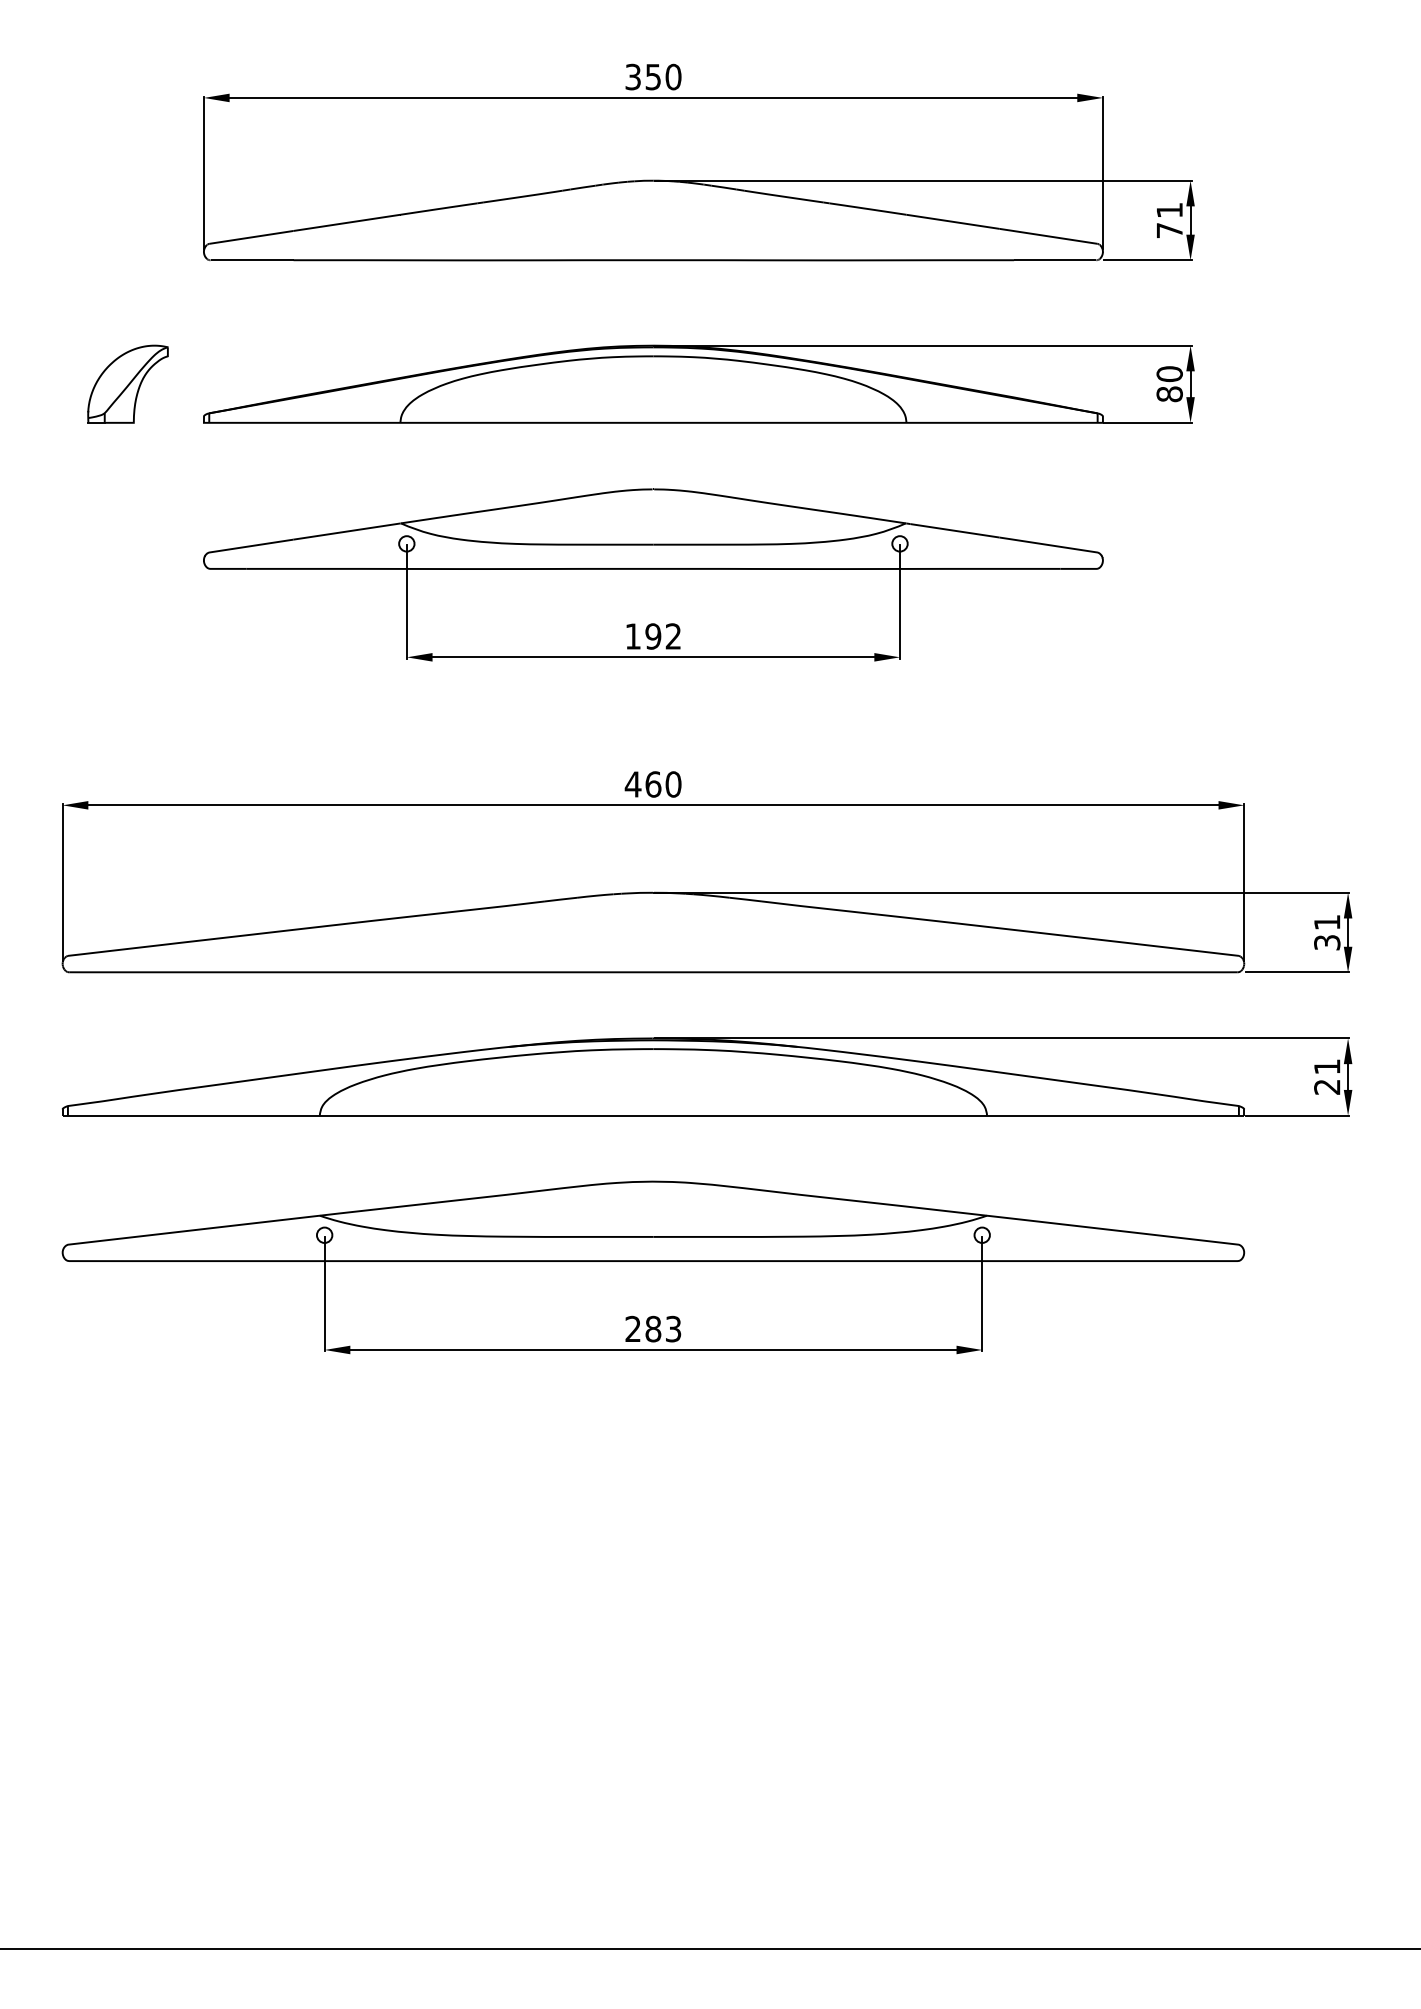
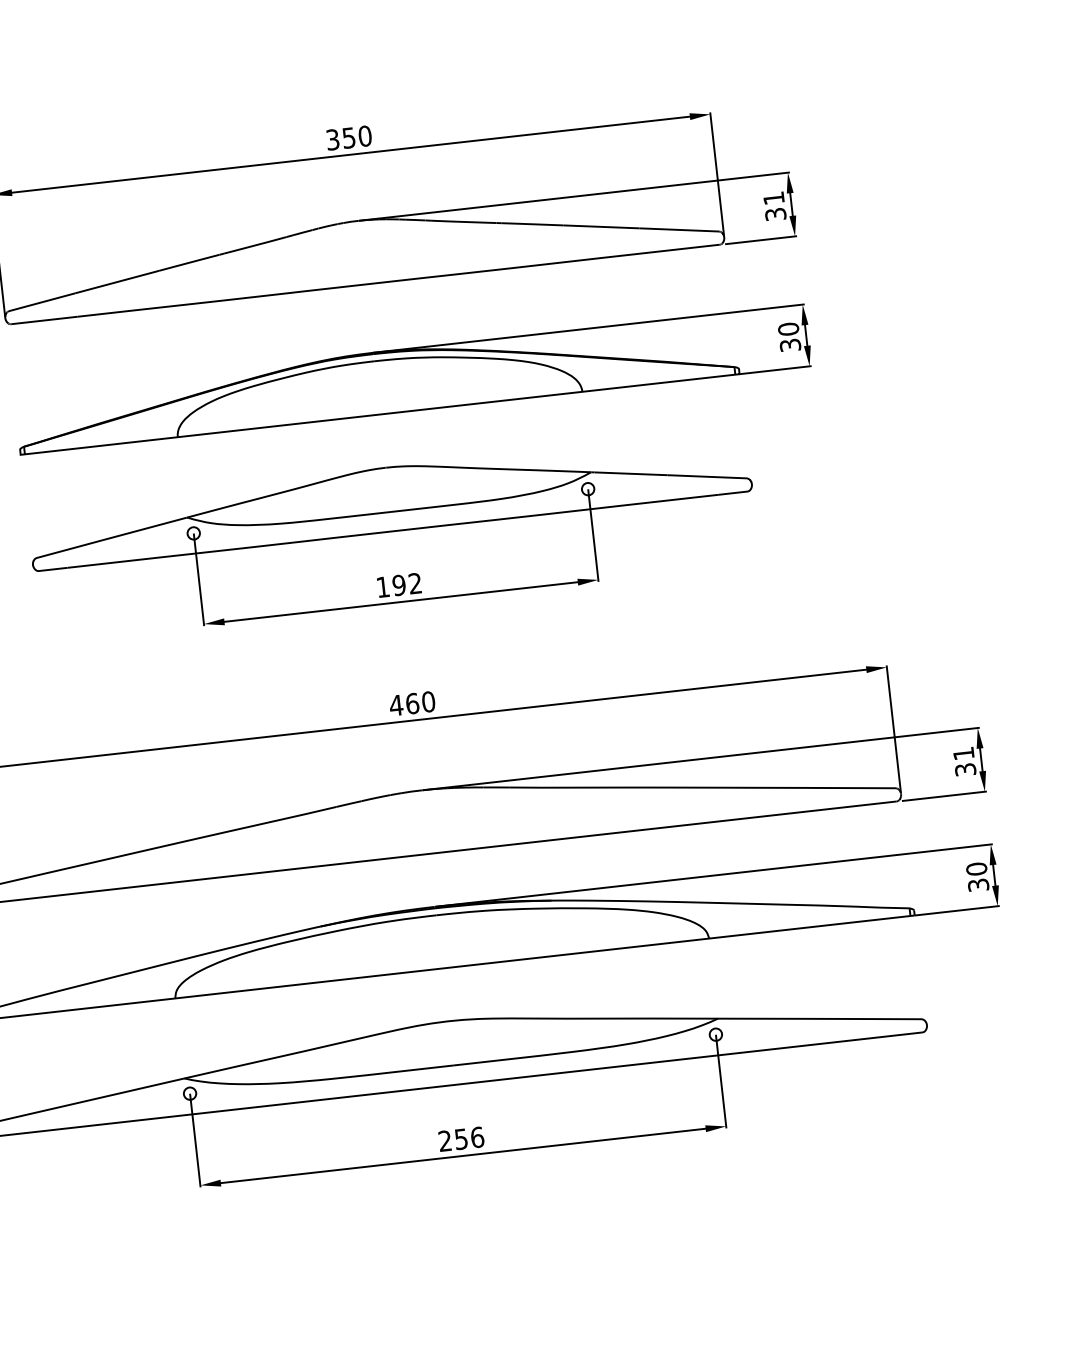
text: (1169, 230) -> (775, 214), 71 -> 31
text: (1169, 394) -> (790, 345), 80 -> 30
text: (1327, 1076) -> (977, 876), 21 -> 30
text: (663, 1328) -> (469, 1137), 283 -> 256

